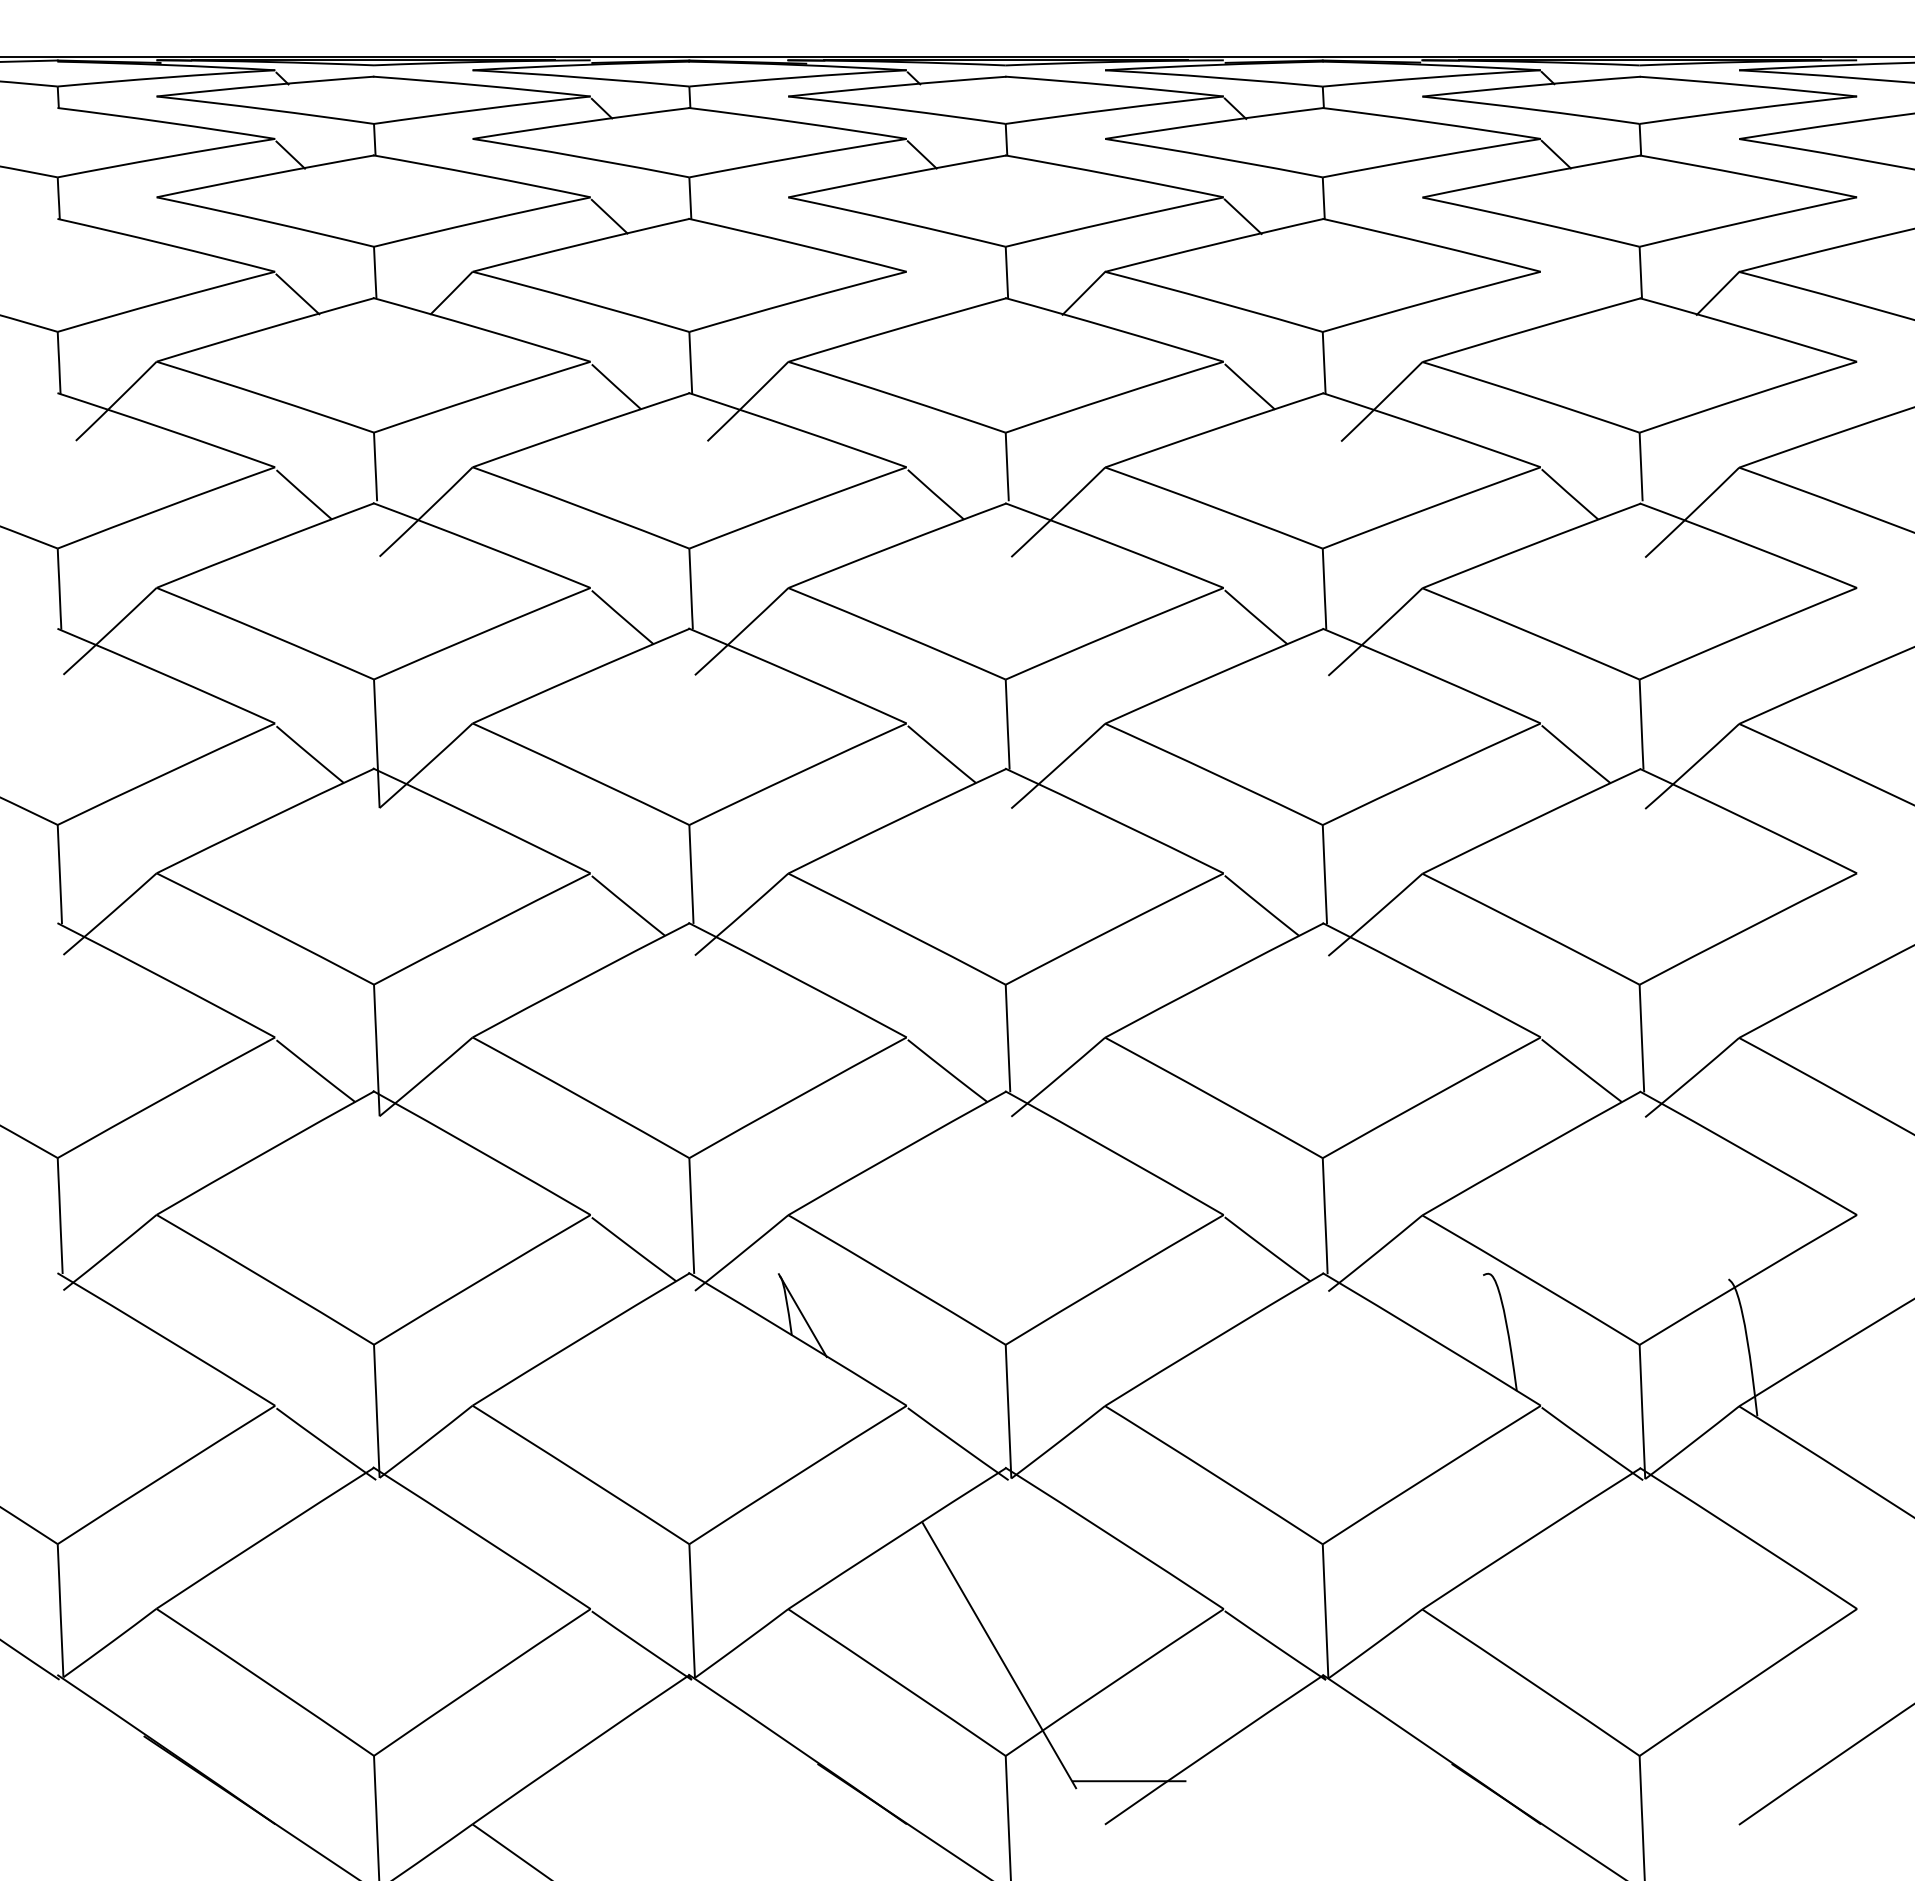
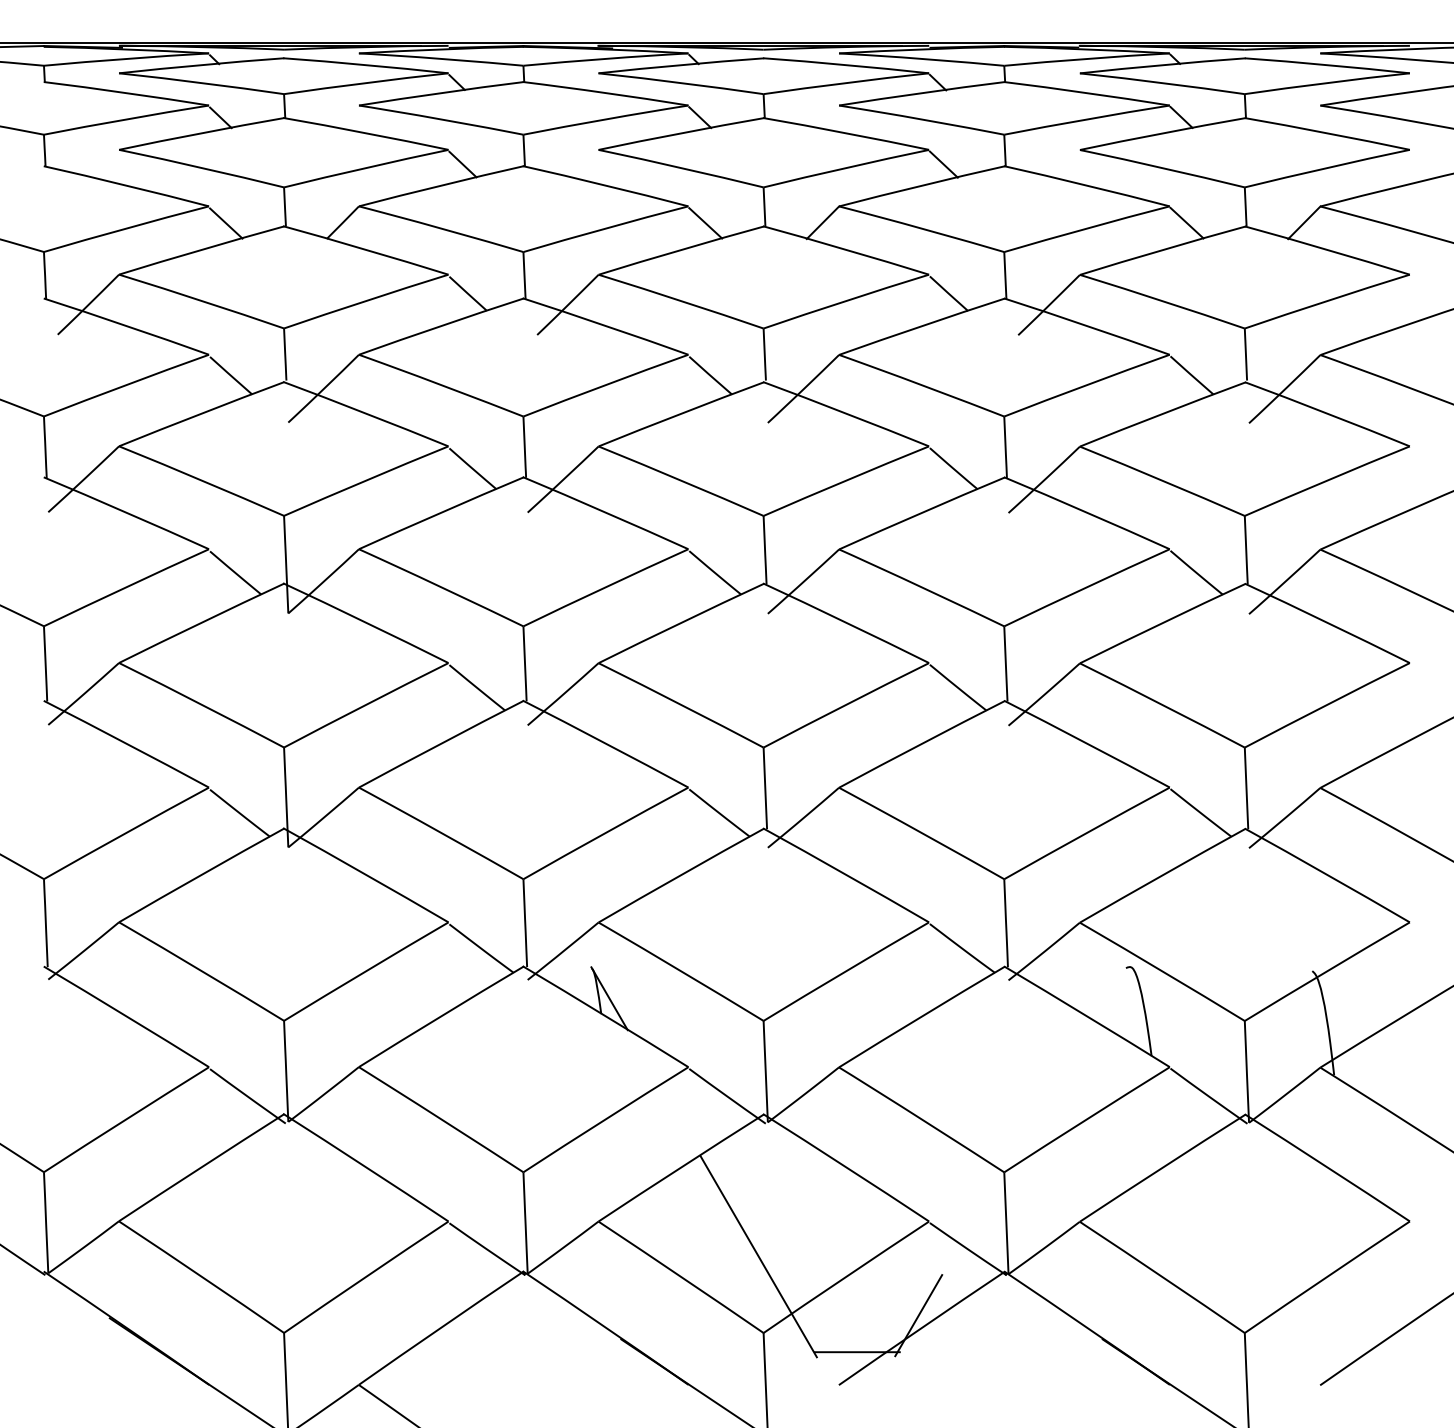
line: (1563, 293) -> (1187, 222), added
line: (929, 294) -> (705, 223), added
line: (1209, 1732) -> (918, 1315), added

